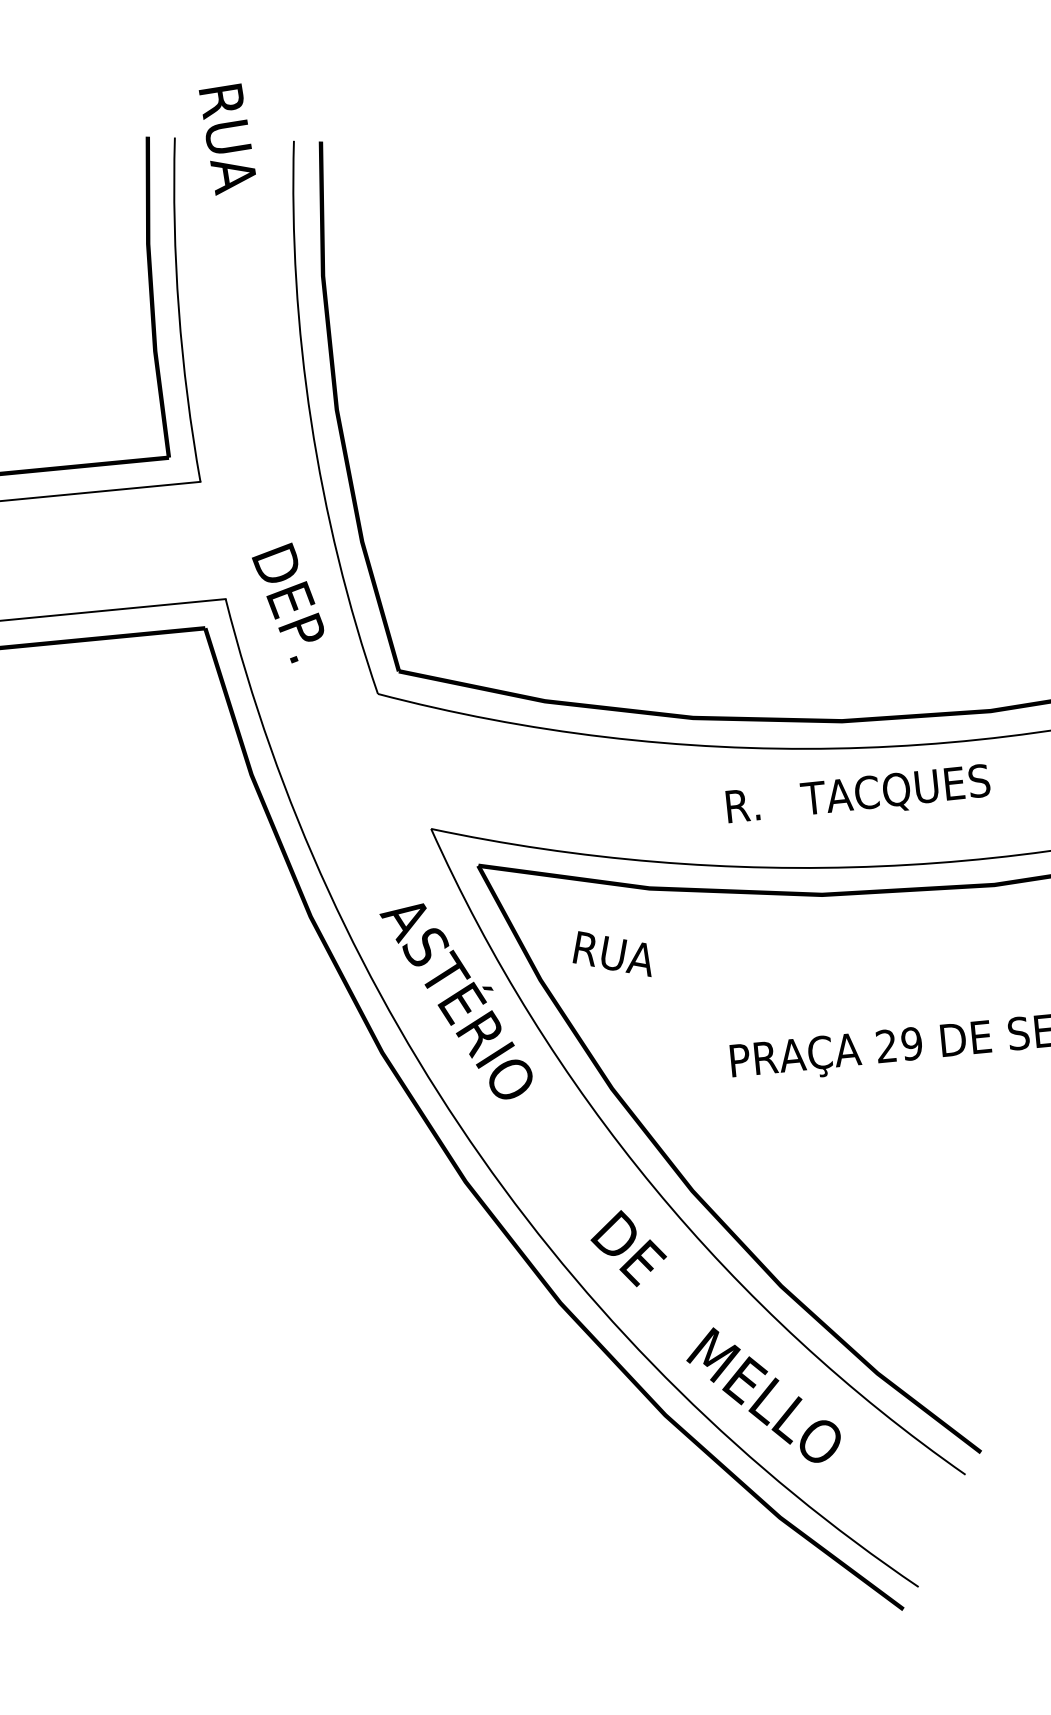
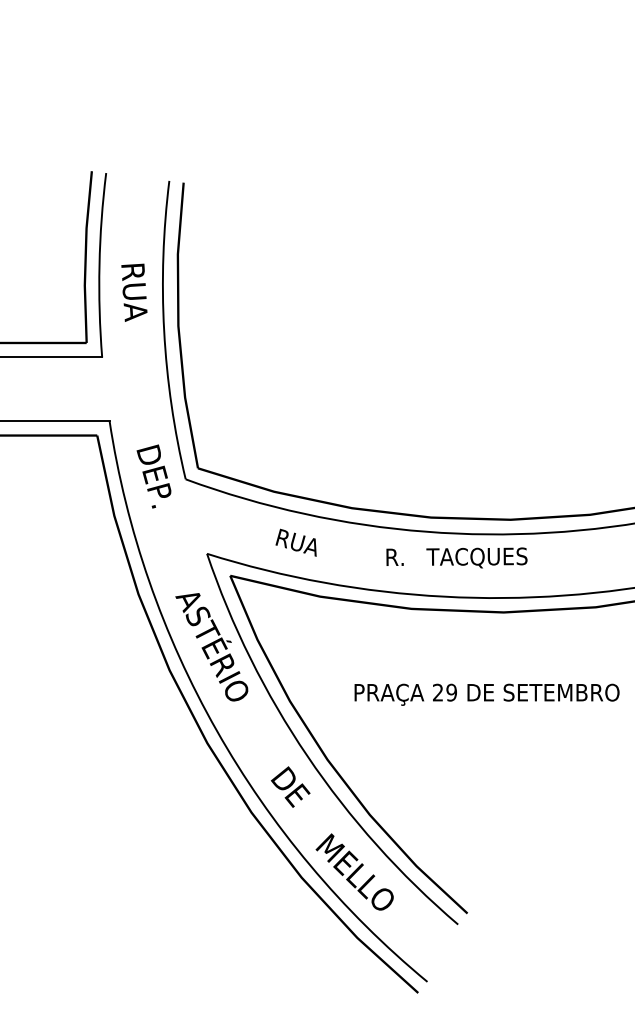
text: (228, 138) -> (134, 292), moved
text: (287, 603) -> (153, 476), moved
text: (857, 794) -> (456, 557), moved
text: (609, 954) -> (295, 542), moved

